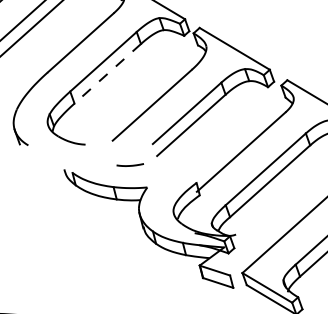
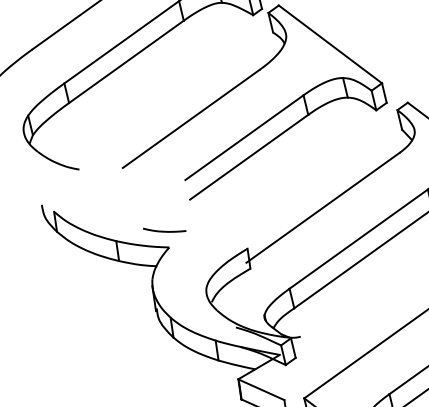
line: (107, 73) -> (126, 61), dashed -> solid
line: (129, 165) -> (163, 230), moved

